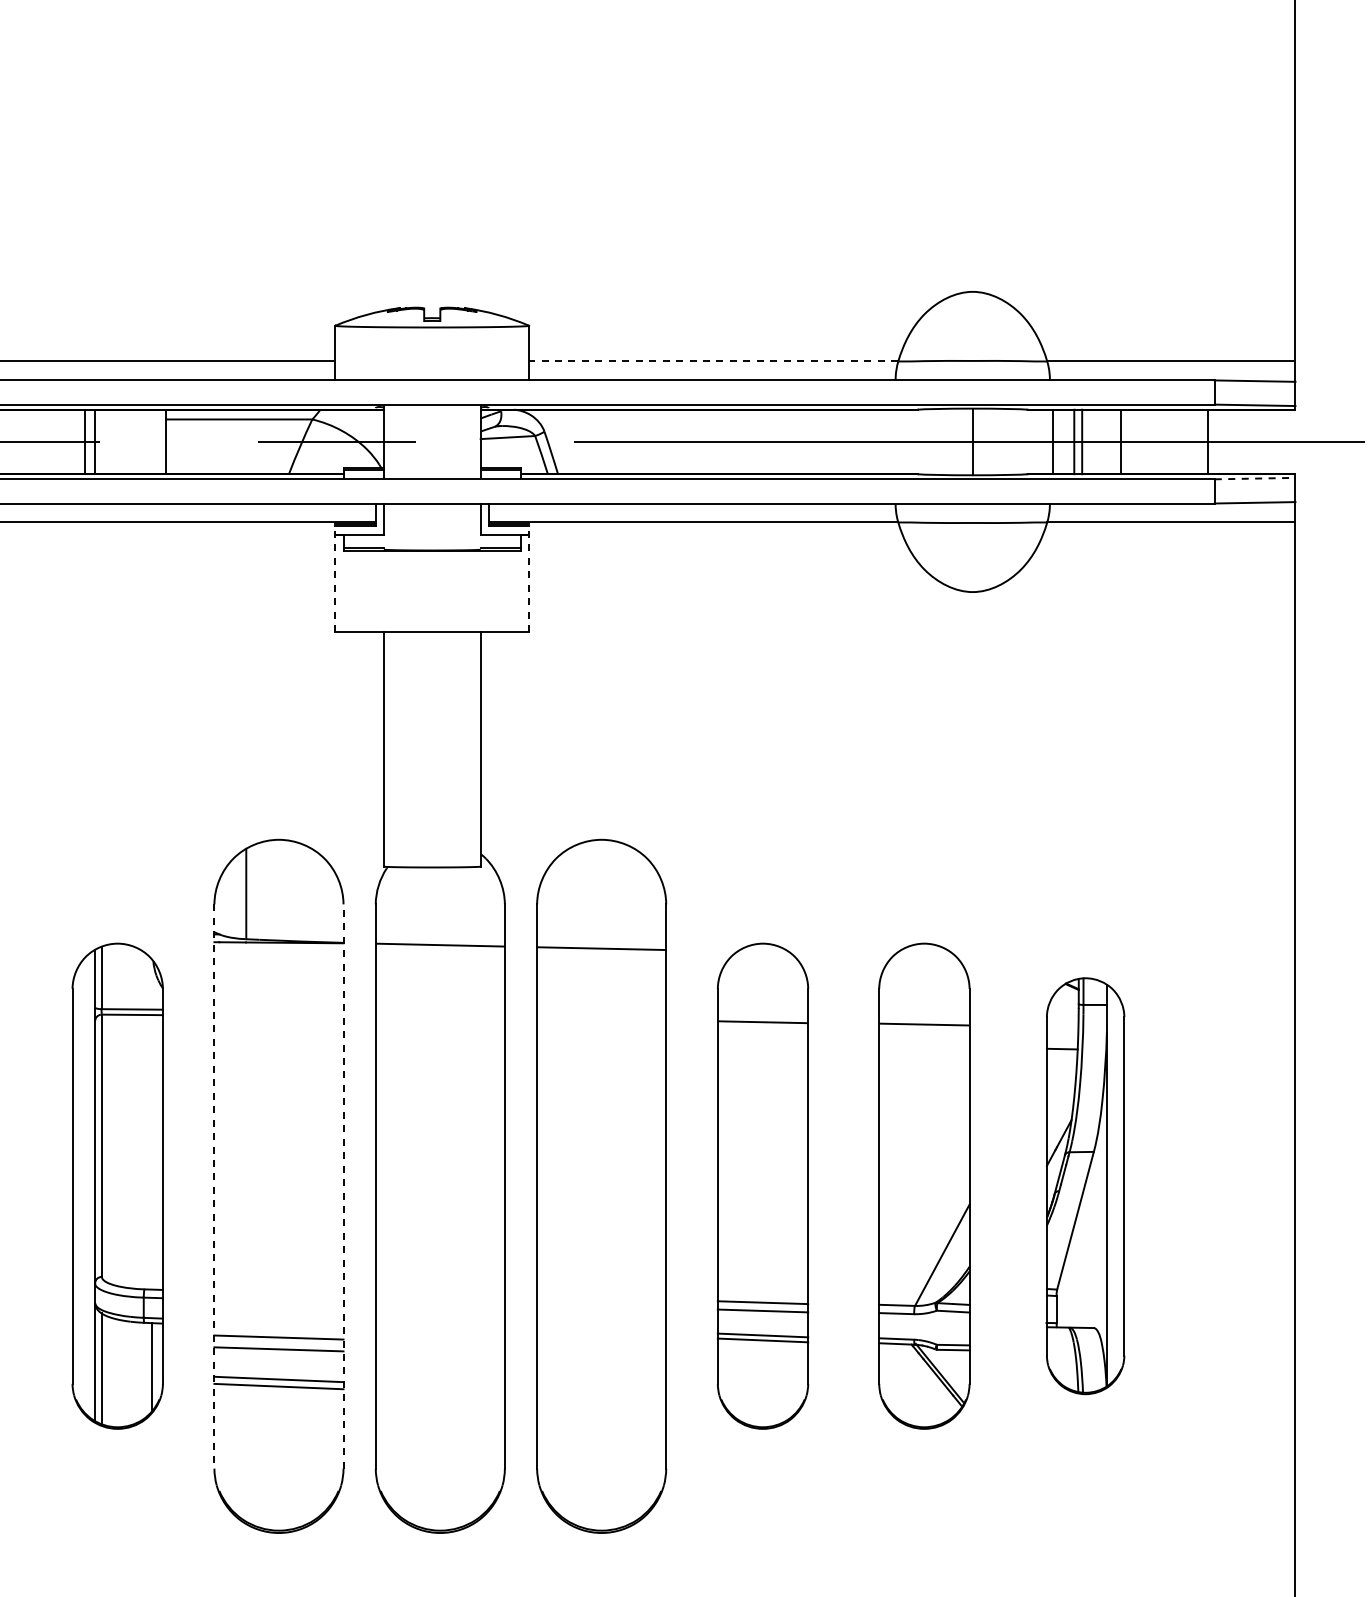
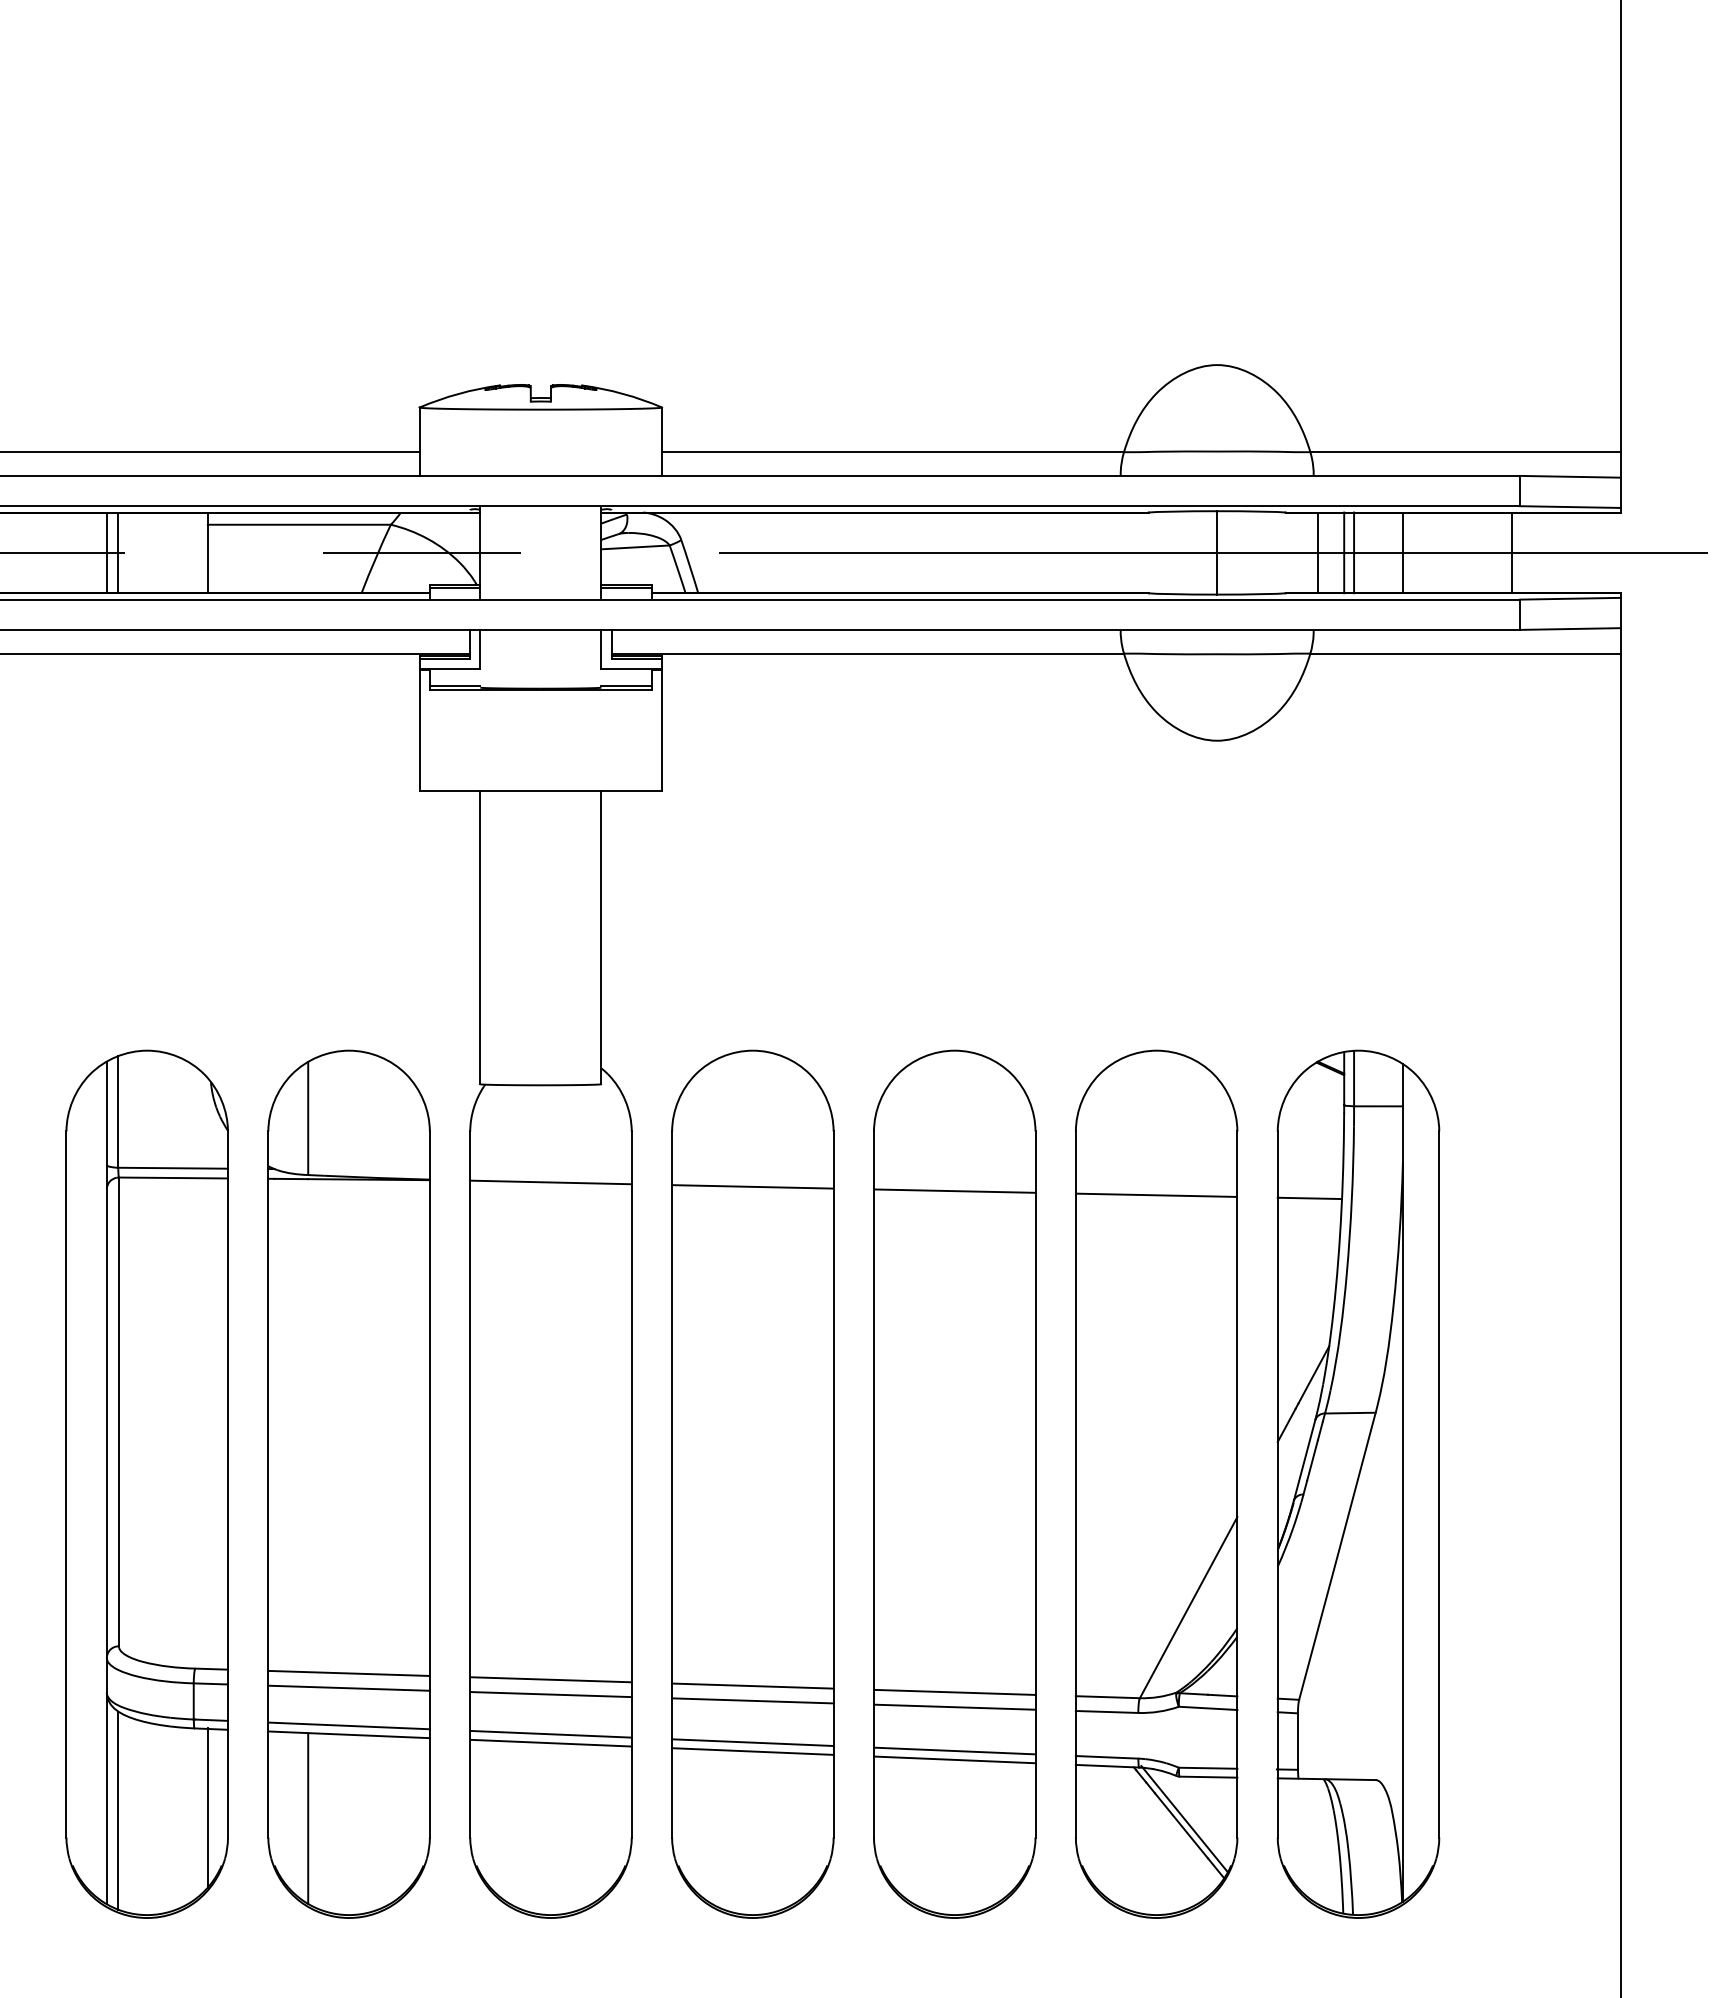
line: (713, 361) -> (892, 452), dashed -> solid
line: (1255, 478) -> (1570, 598), dashed -> solid
line: (335, 578) -> (419, 723), dashed -> solid
line: (529, 578) -> (662, 723), dashed -> solid
part: (117, 1185) -> (147, 1483), size x1.43
part: (762, 1185) -> (954, 1483), size x1.43
part: (924, 1185) -> (1156, 1483), size x1.43
part: (1085, 1185) -> (1358, 1483), size x1.67
line: (343, 1186) -> (429, 1484), dashed -> solid
line: (214, 1187) -> (268, 1485), dashed -> solid
line: (439, 1342) -> (549, 1679), added
line: (601, 1347) -> (752, 1685), added
line: (439, 1354) -> (549, 1694), added
line: (601, 1359) -> (752, 1700), added
line: (439, 1385) -> (549, 1733), added
line: (439, 1392) -> (549, 1742), added
line: (601, 1392) -> (752, 1742), added
line: (601, 1399) -> (752, 1750), added
line: (246, 1453) -> (308, 1818), added

